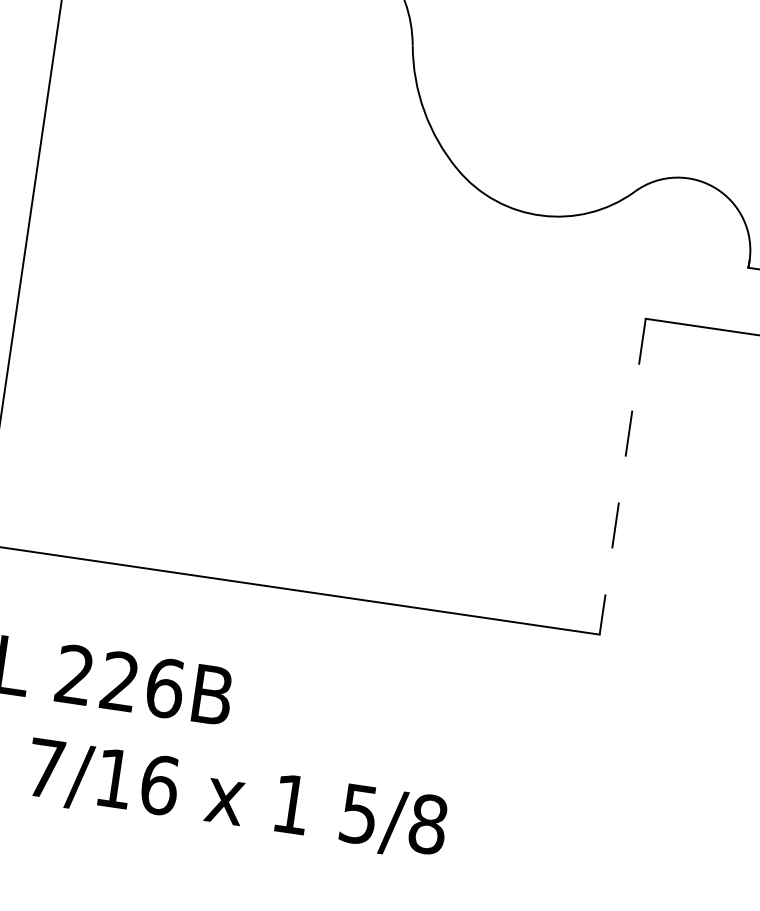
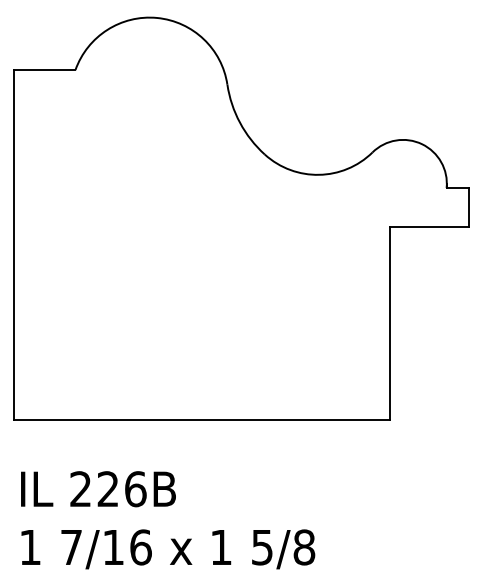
line: (623, 476) -> (390, 323), dashed -> solid

